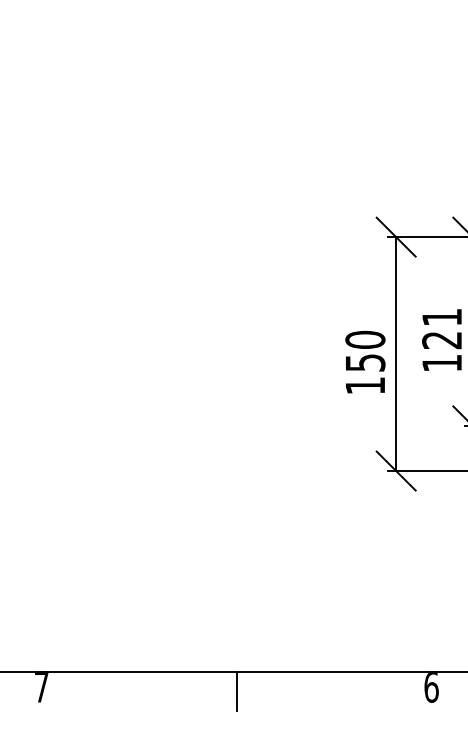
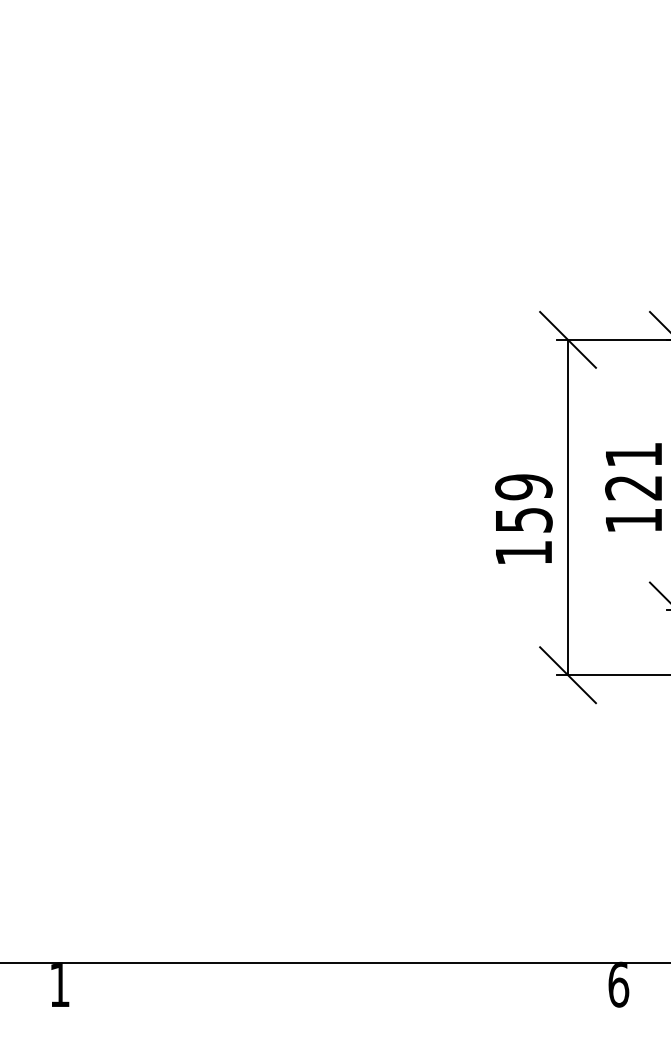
text: (365, 339) -> (524, 486), 150 -> 159
text: (41, 687) -> (59, 985), 7 -> 1
line: (237, 690) -> (340, 989), removed

